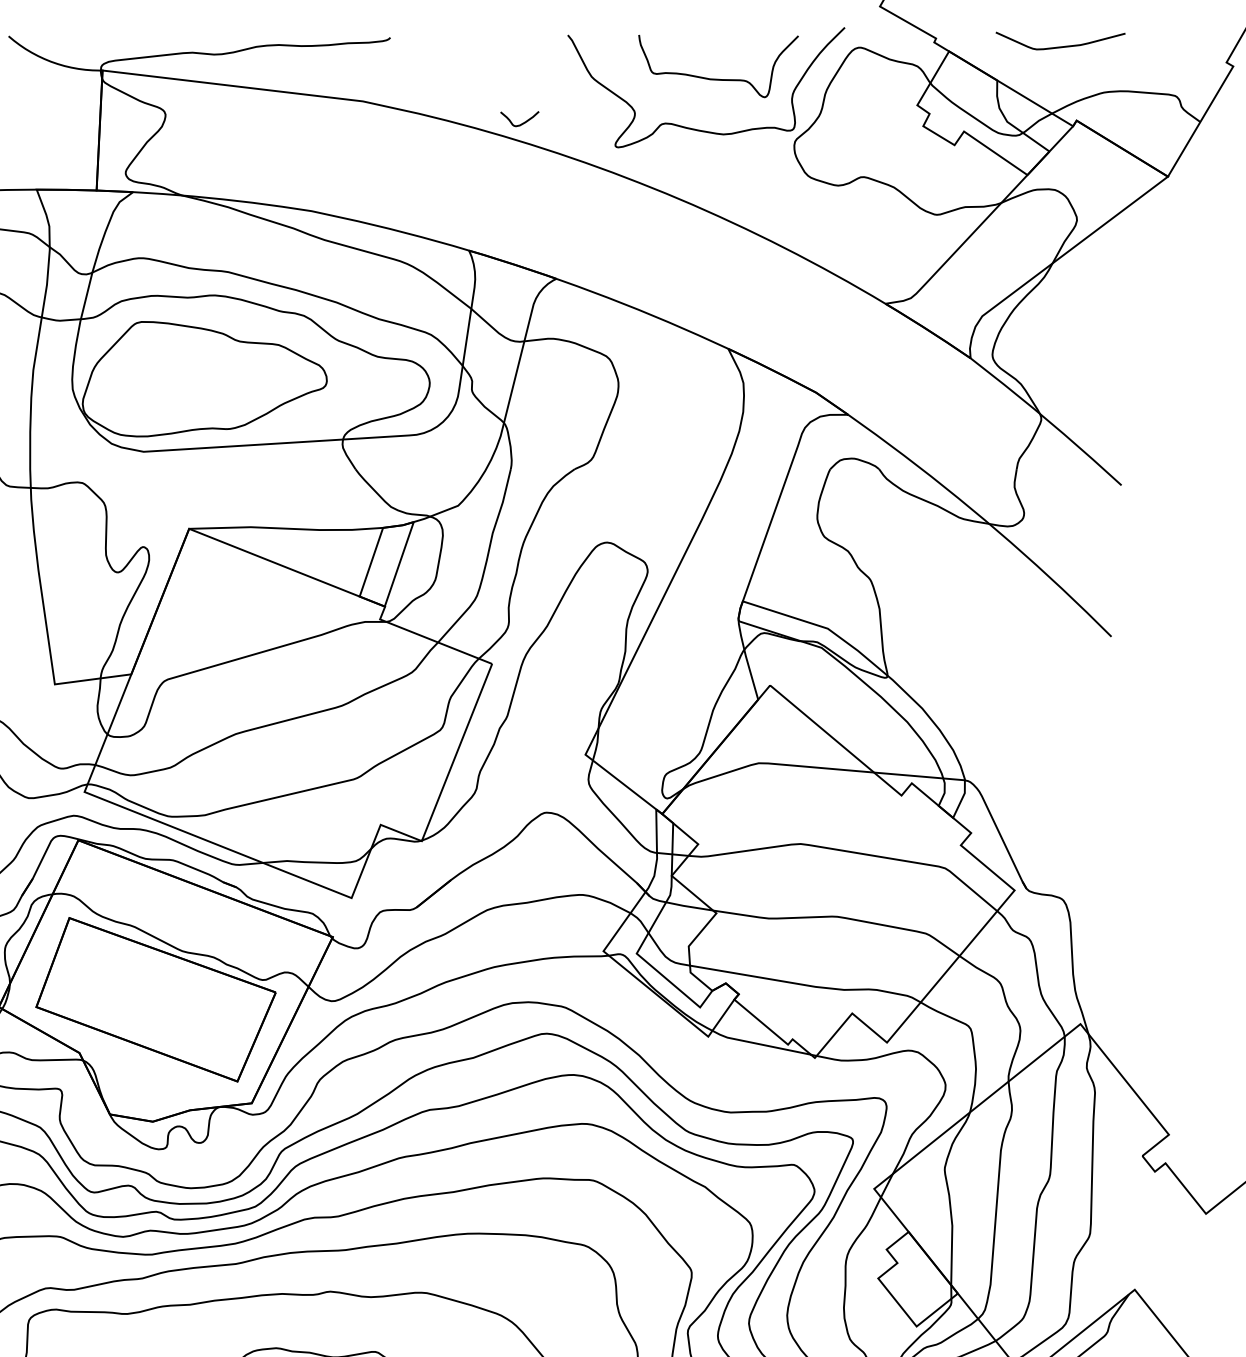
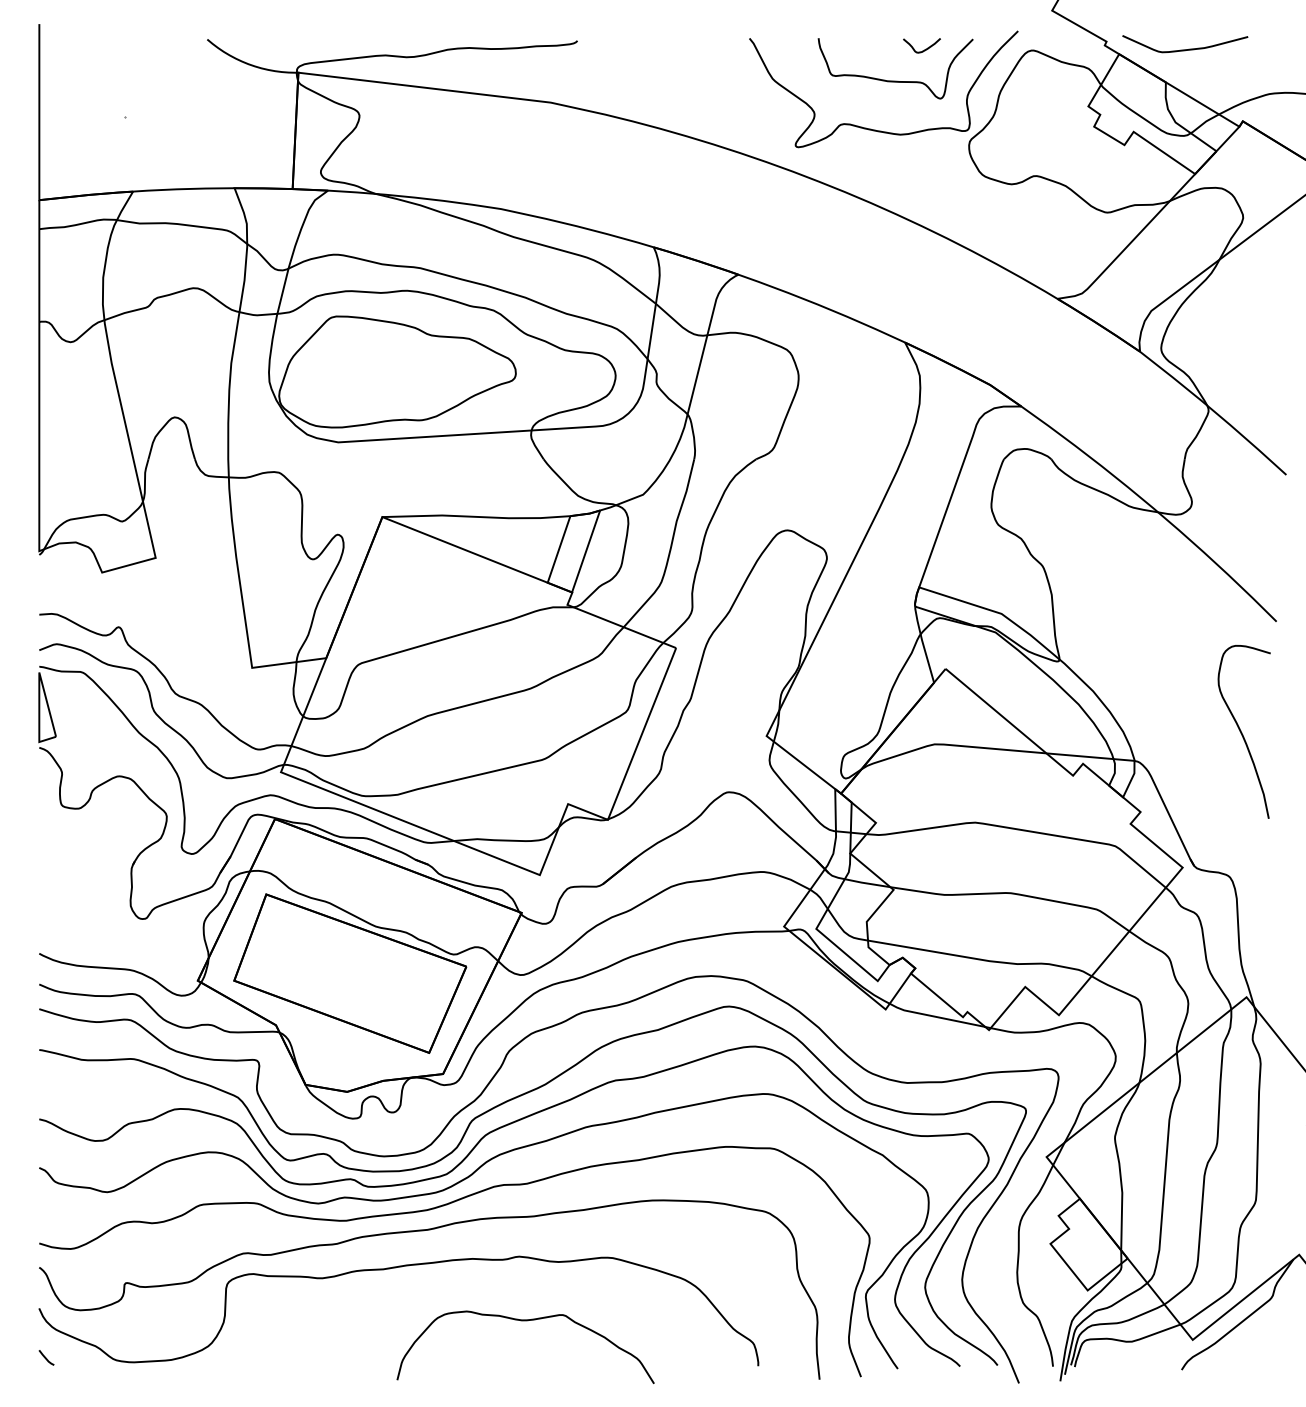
curve: (1060, 46) -> (1185, 49), moved
curve: (522, 122) -> (924, 49), moved
curve: (1076, 751) -> (1242, 732), added

